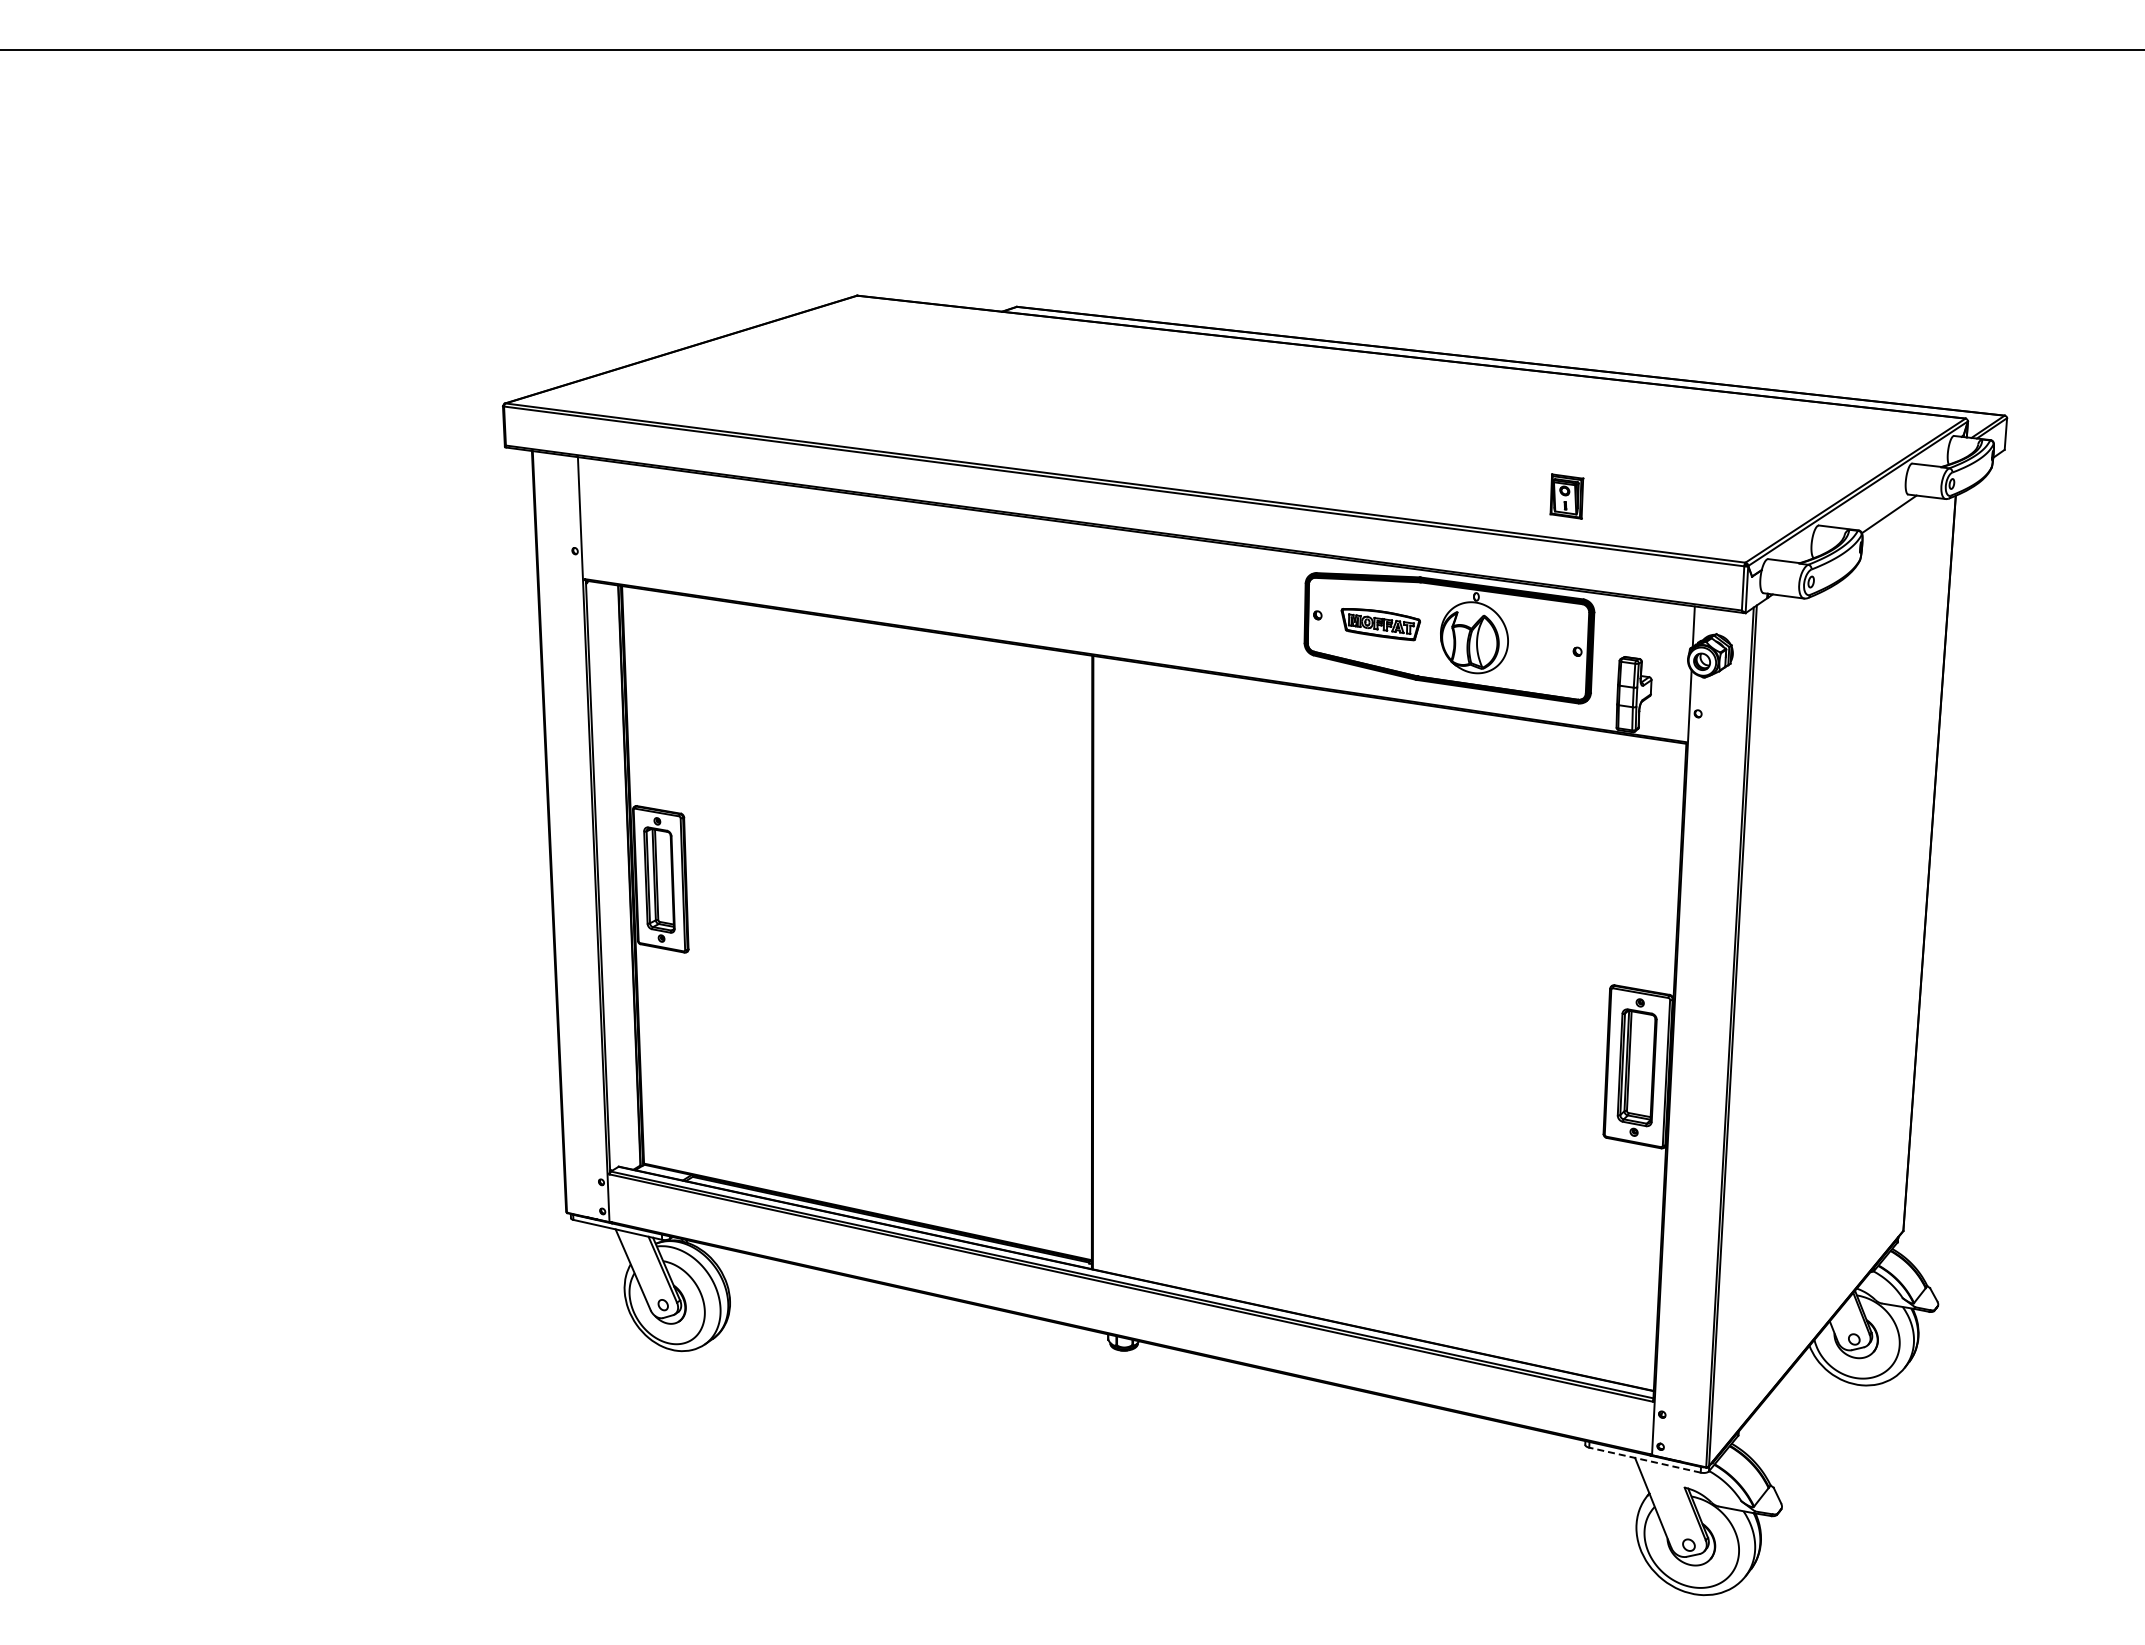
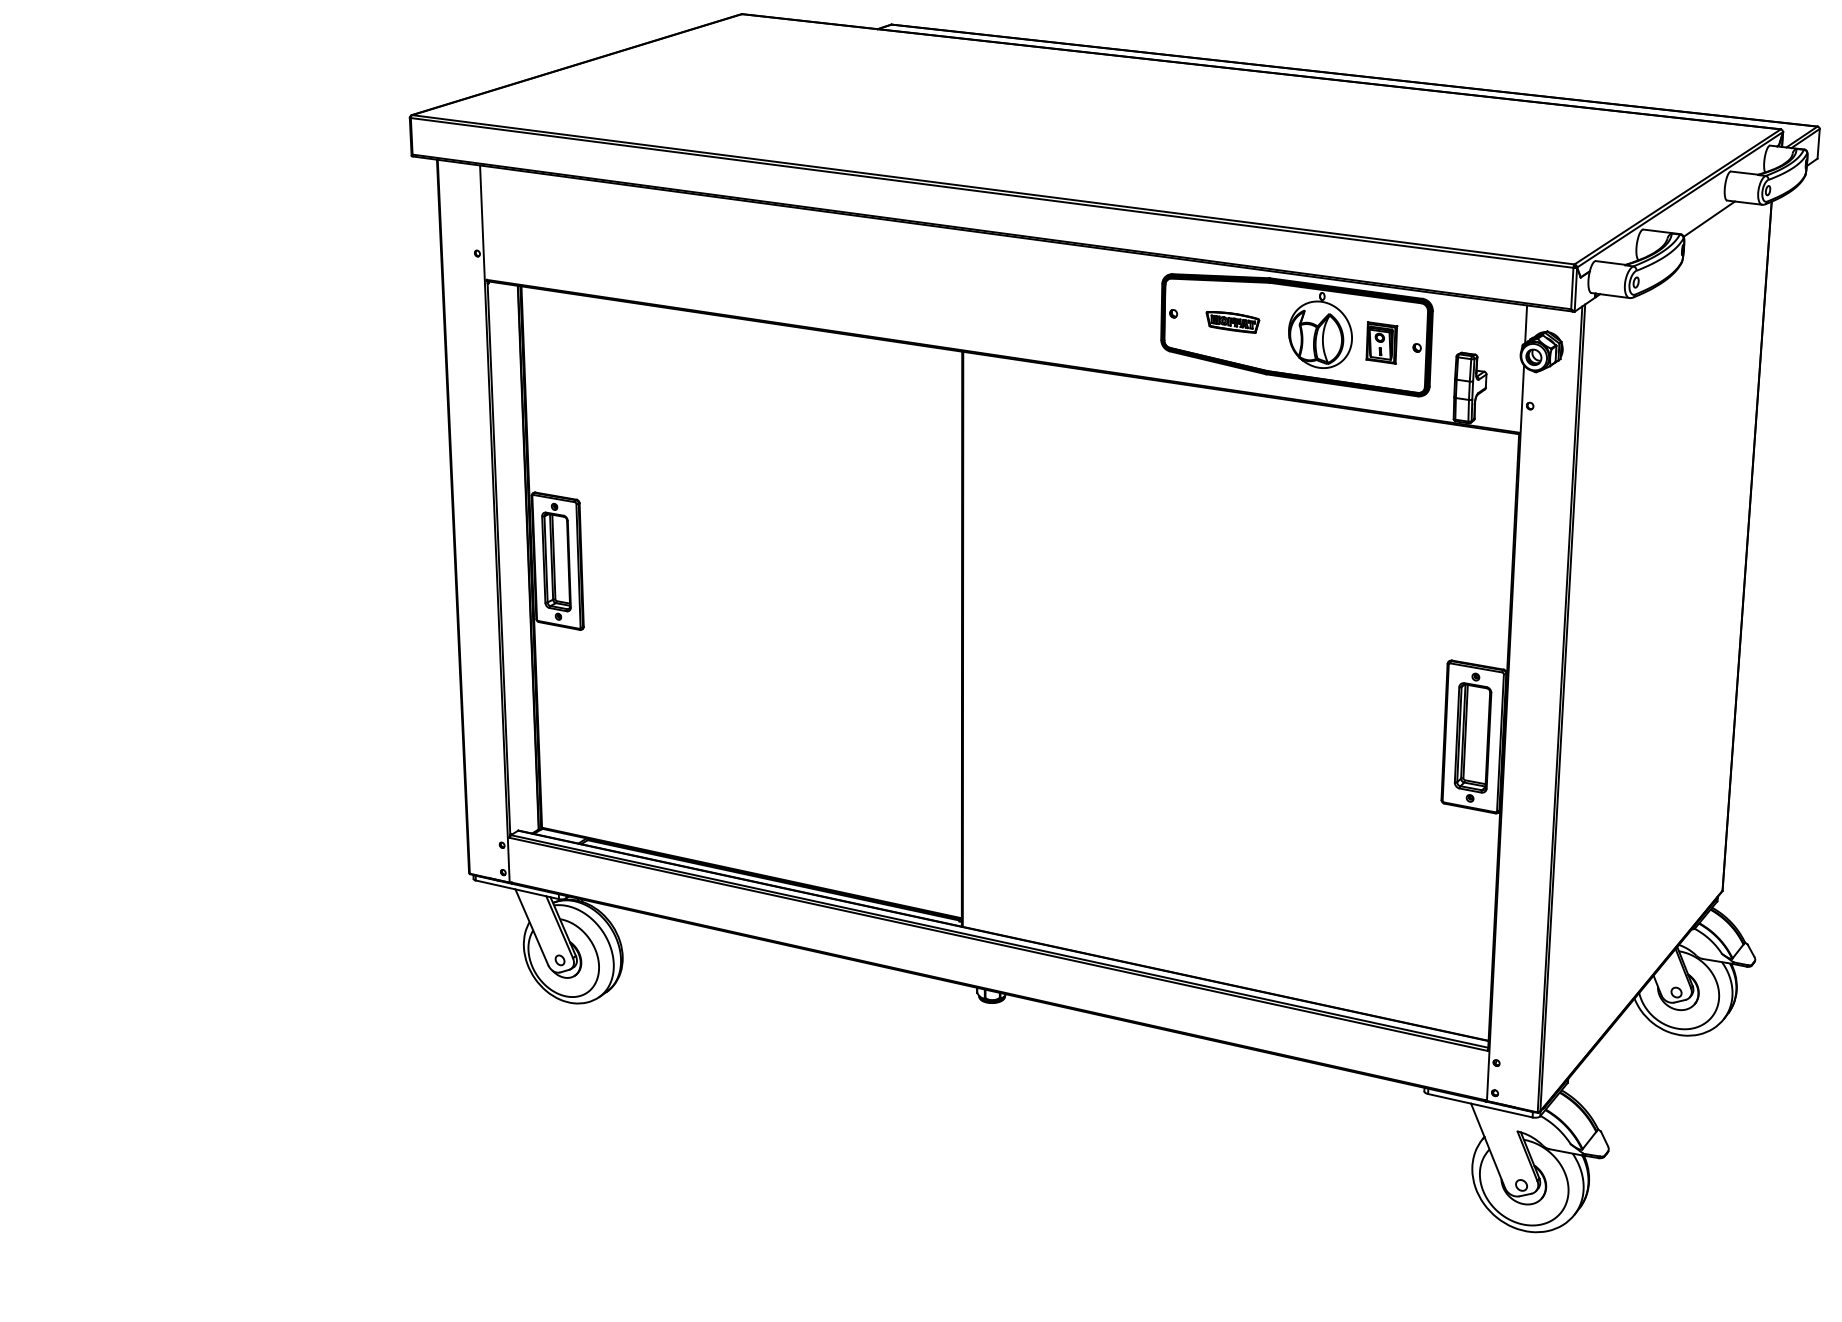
part: (1566, 496) -> (1381, 342), moved
part: (1381, 624) -> (1233, 322), size x0.71
line: (1644, 1460) -> (1479, 1106), dashed -> solid

